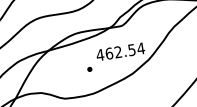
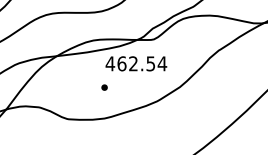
text: (120, 51) -> (136, 63), moved

